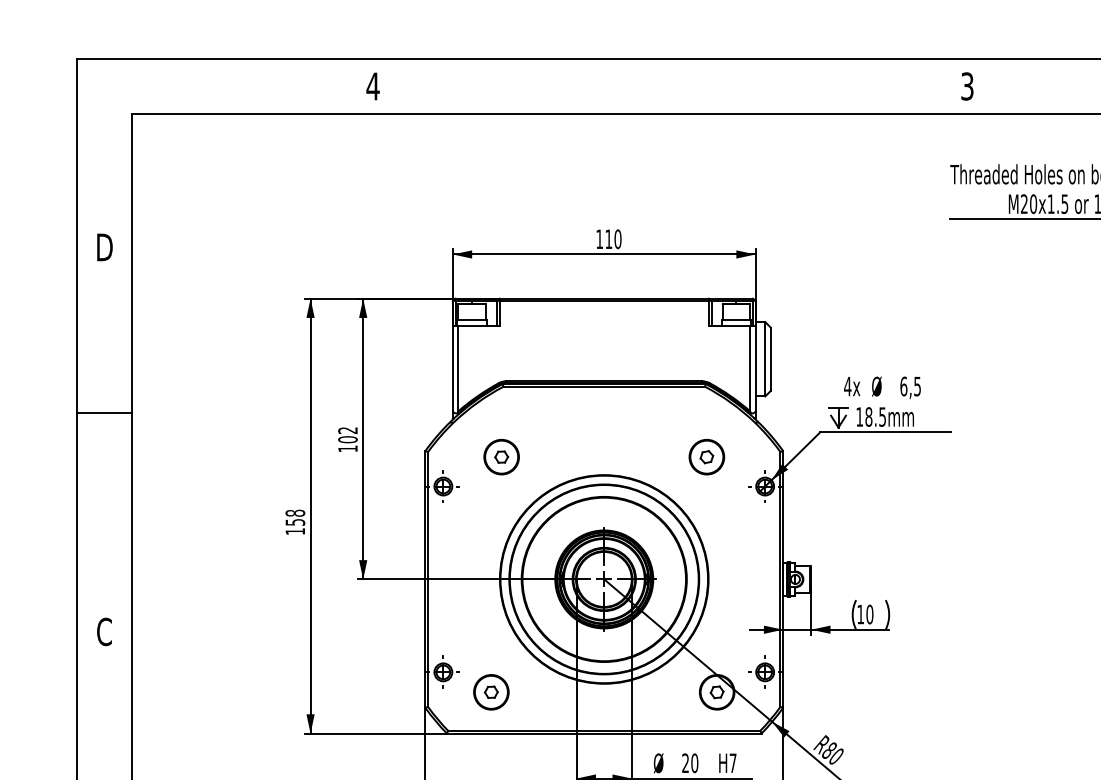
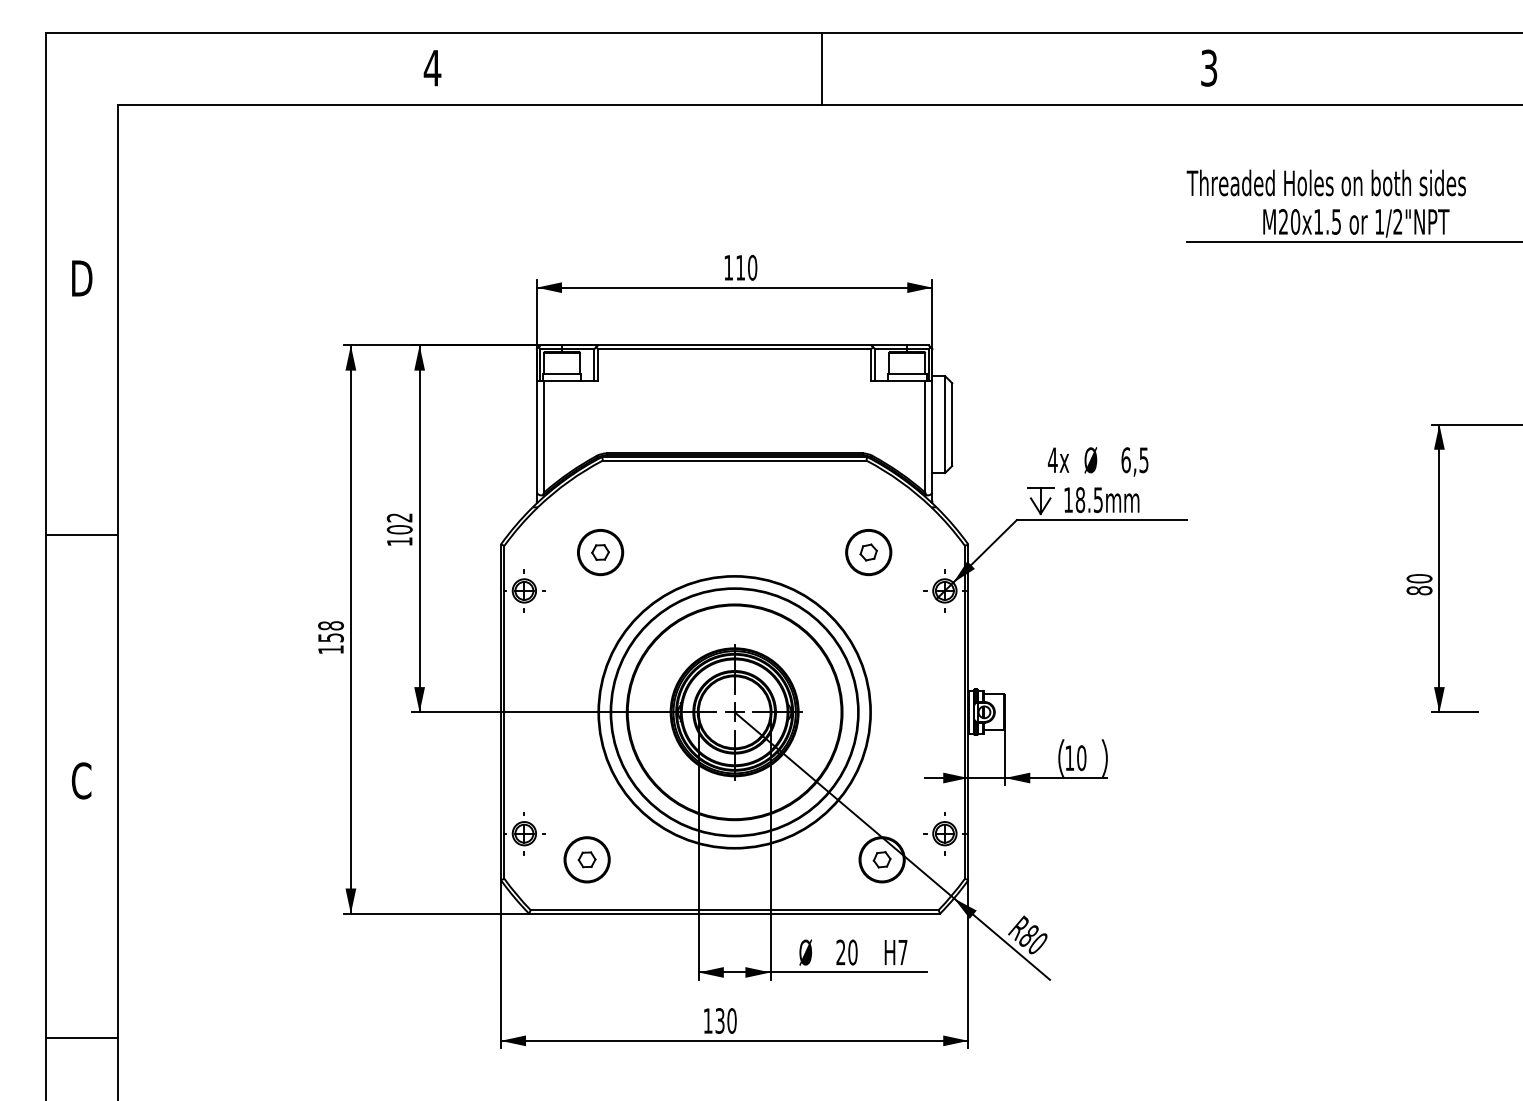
line: (671, 86) -> (822, 68), added
line: (104, 413) -> (81, 535), moved

